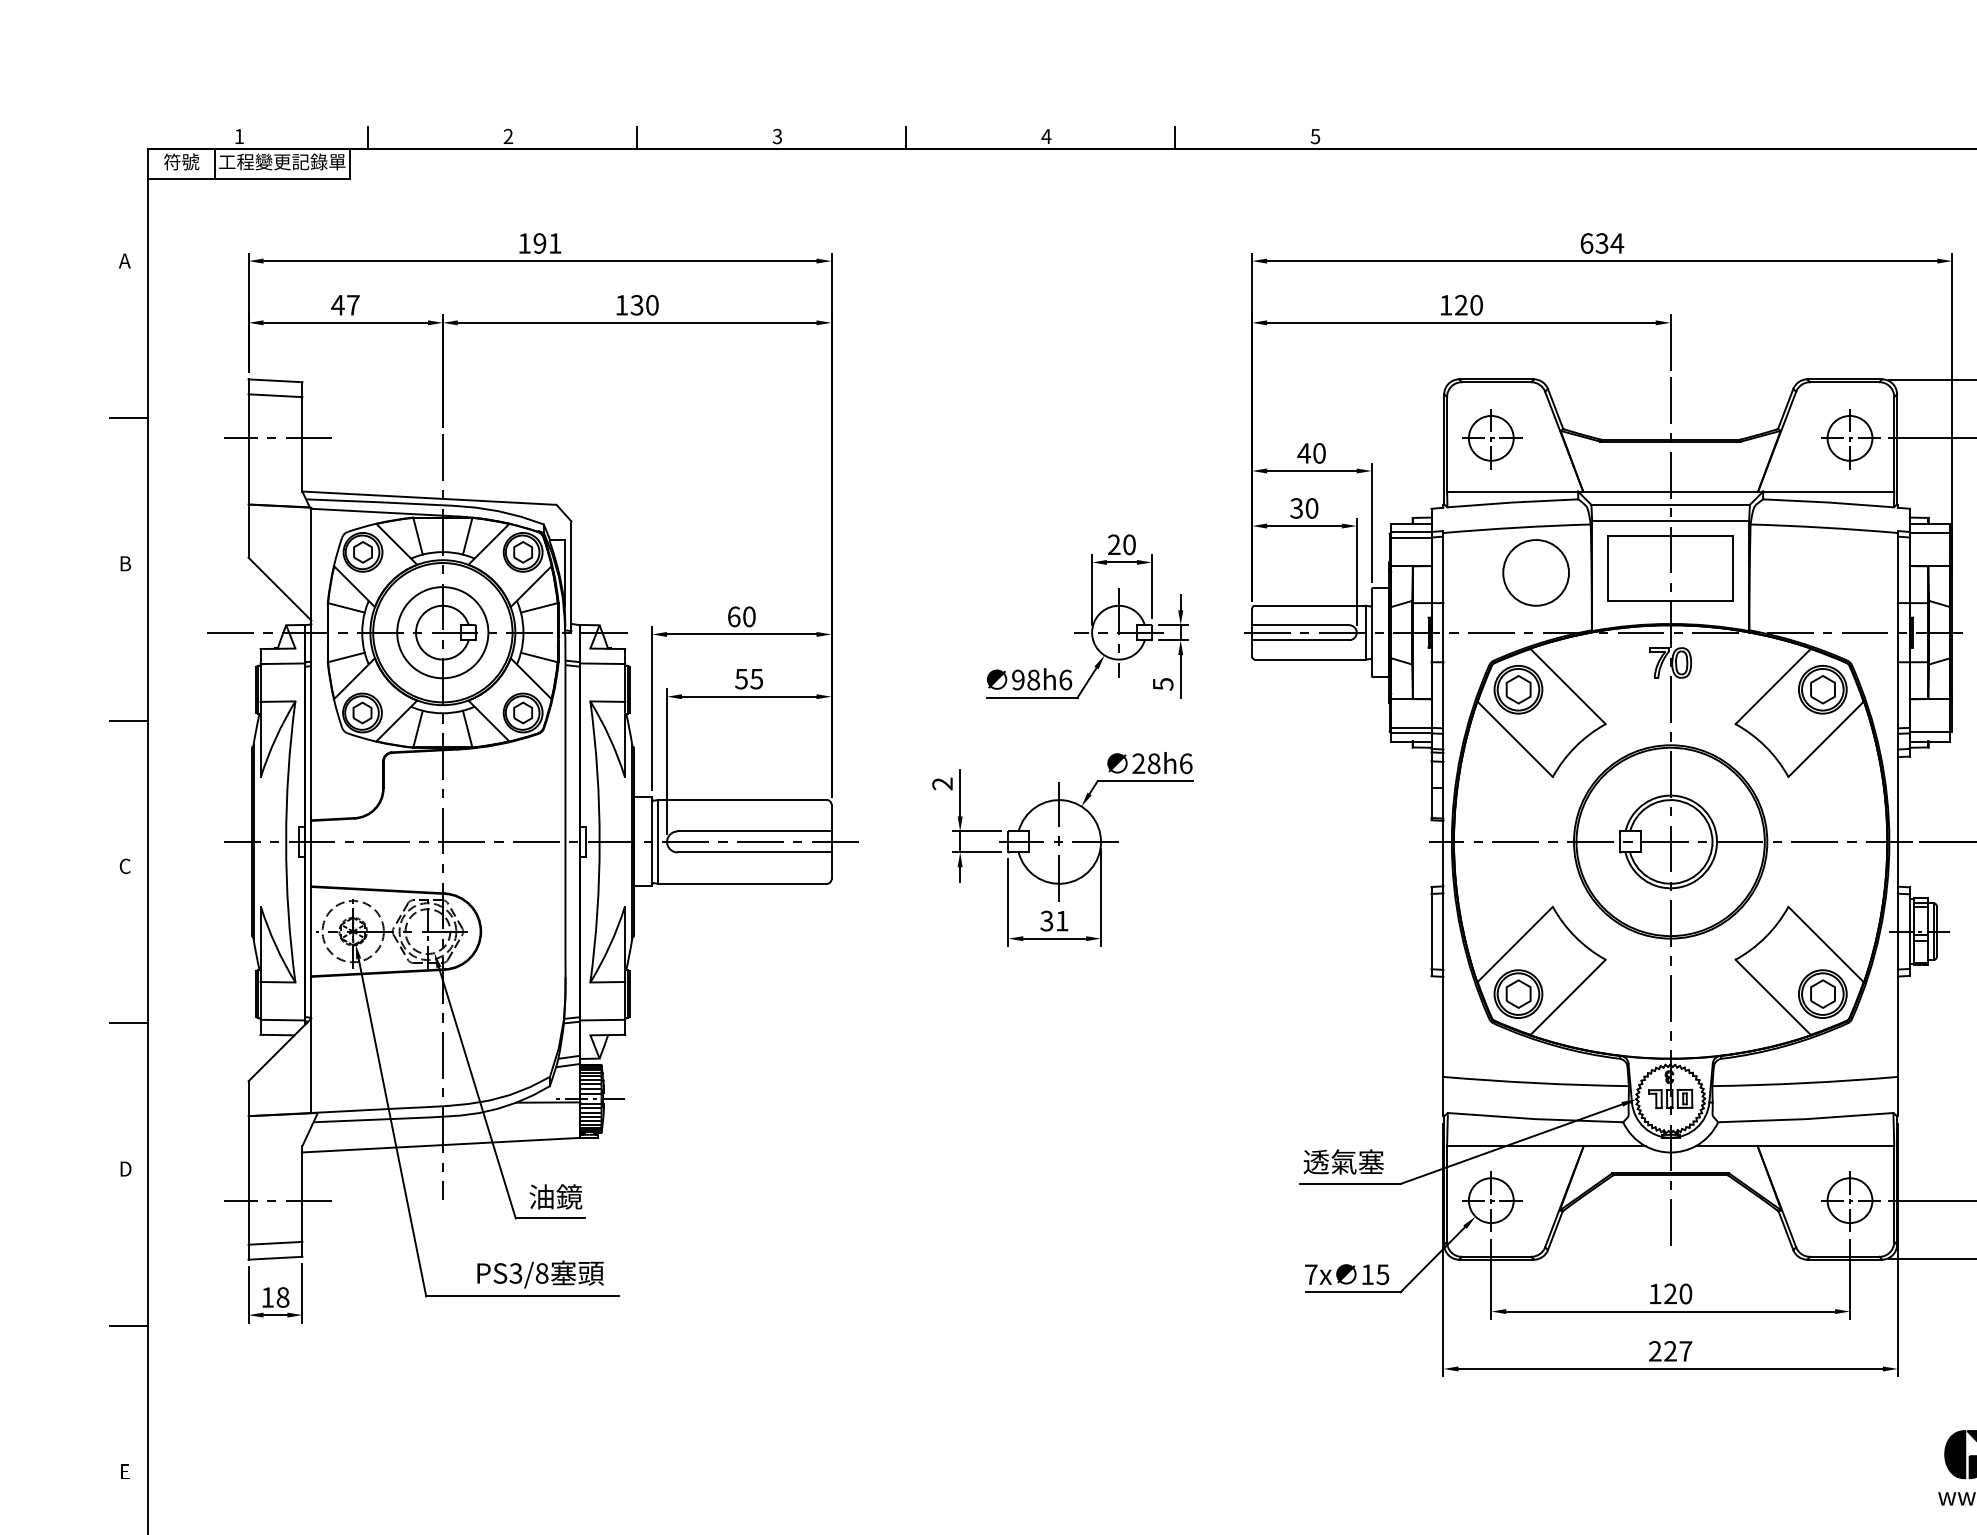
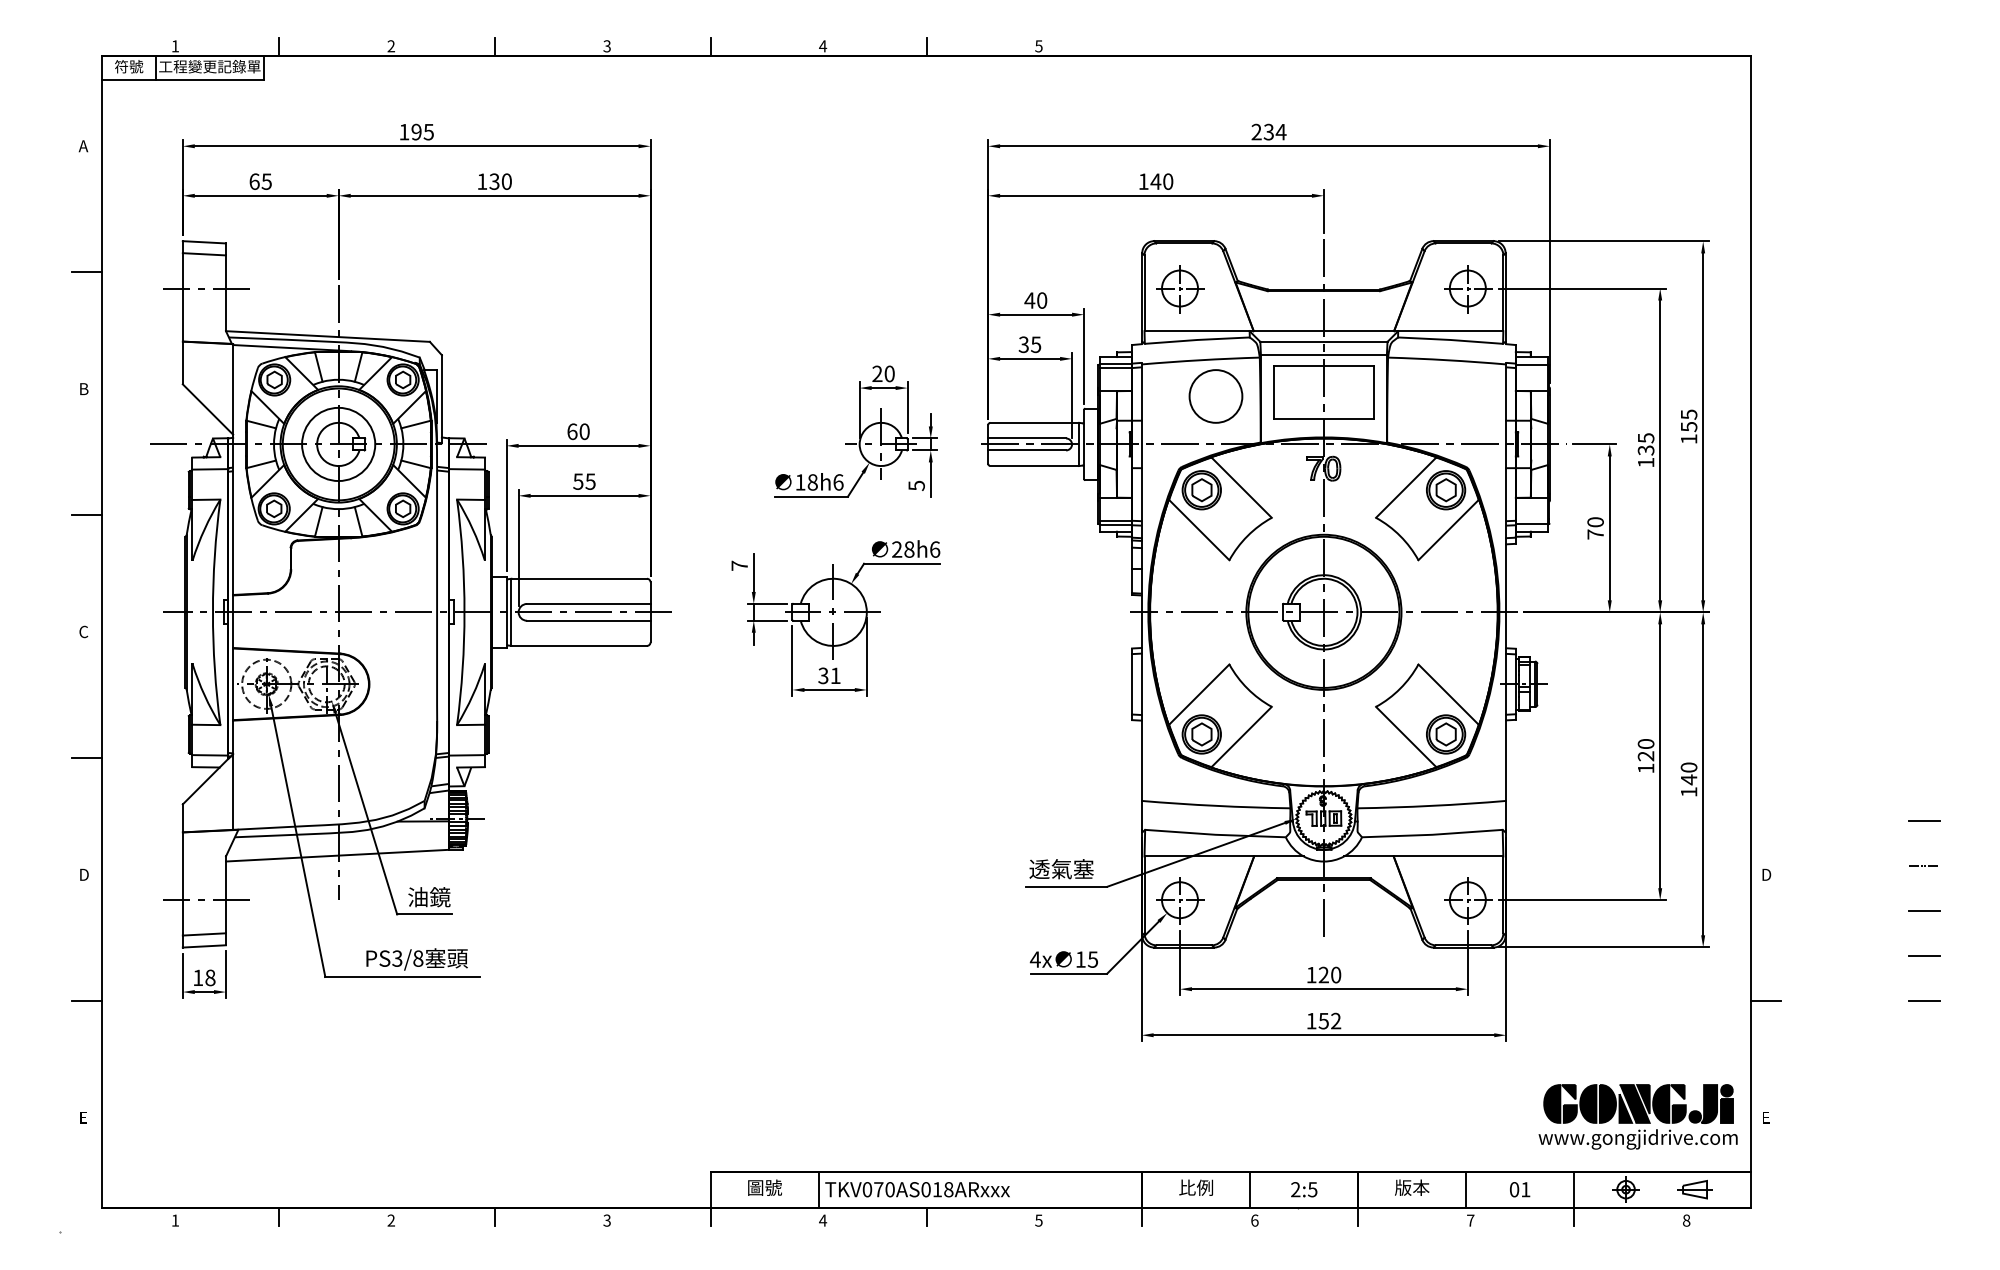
text: (1586, 242) -> (1256, 131), 634 -> 234
text: (554, 243) -> (428, 132), 191 -> 195
text: (345, 305) -> (260, 181), 47 -> 65
text: (1460, 305) -> (1155, 181), 120 -> 140
text: (1312, 508) -> (1036, 344), 30 -> 35
text: (1018, 680) -> (800, 482), 98h6 -> 18h6
text: (942, 783) -> (739, 565), 2 -> 7
text: (1309, 1274) -> (1034, 959), 7x -> 4x
text: (1670, 1350) -> (1323, 1020), 227 -> 152

